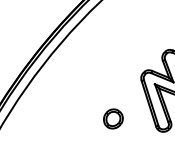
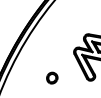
part: (113, 117) -> (52, 77), moved

